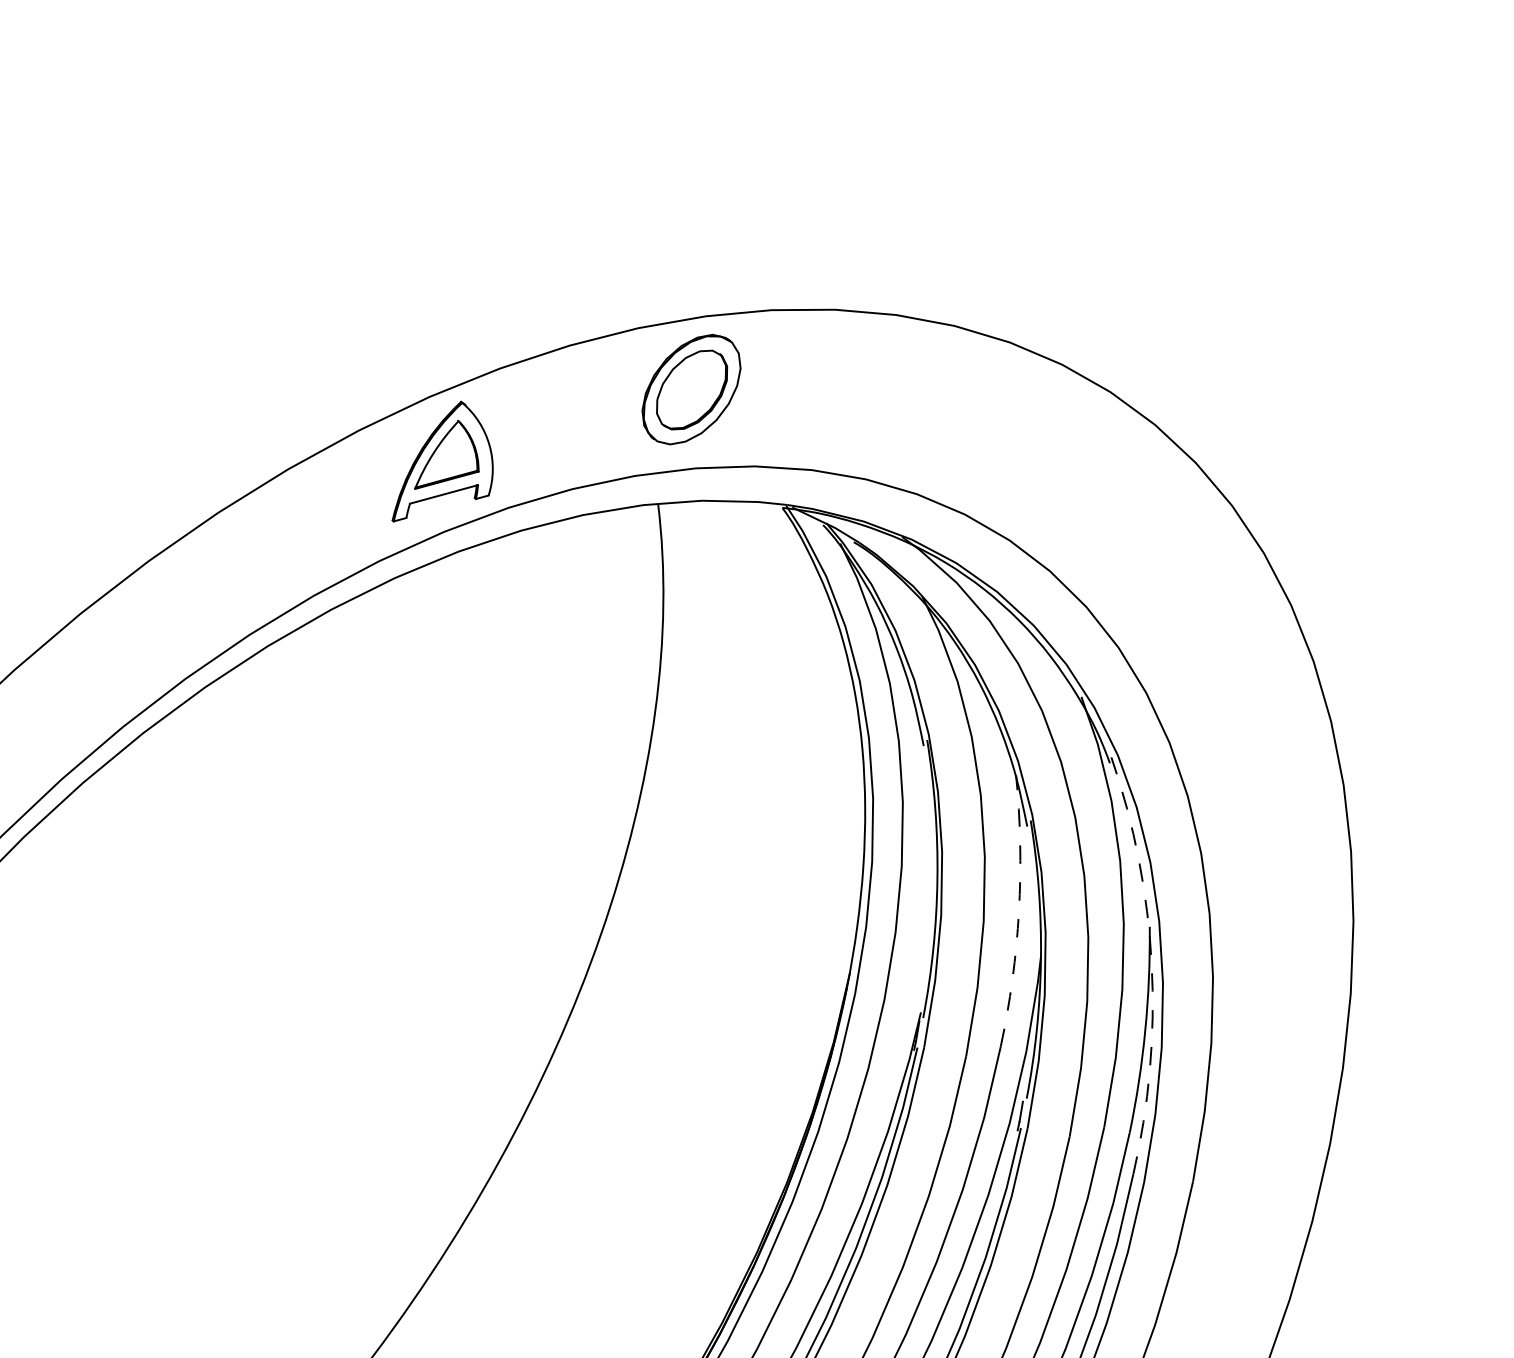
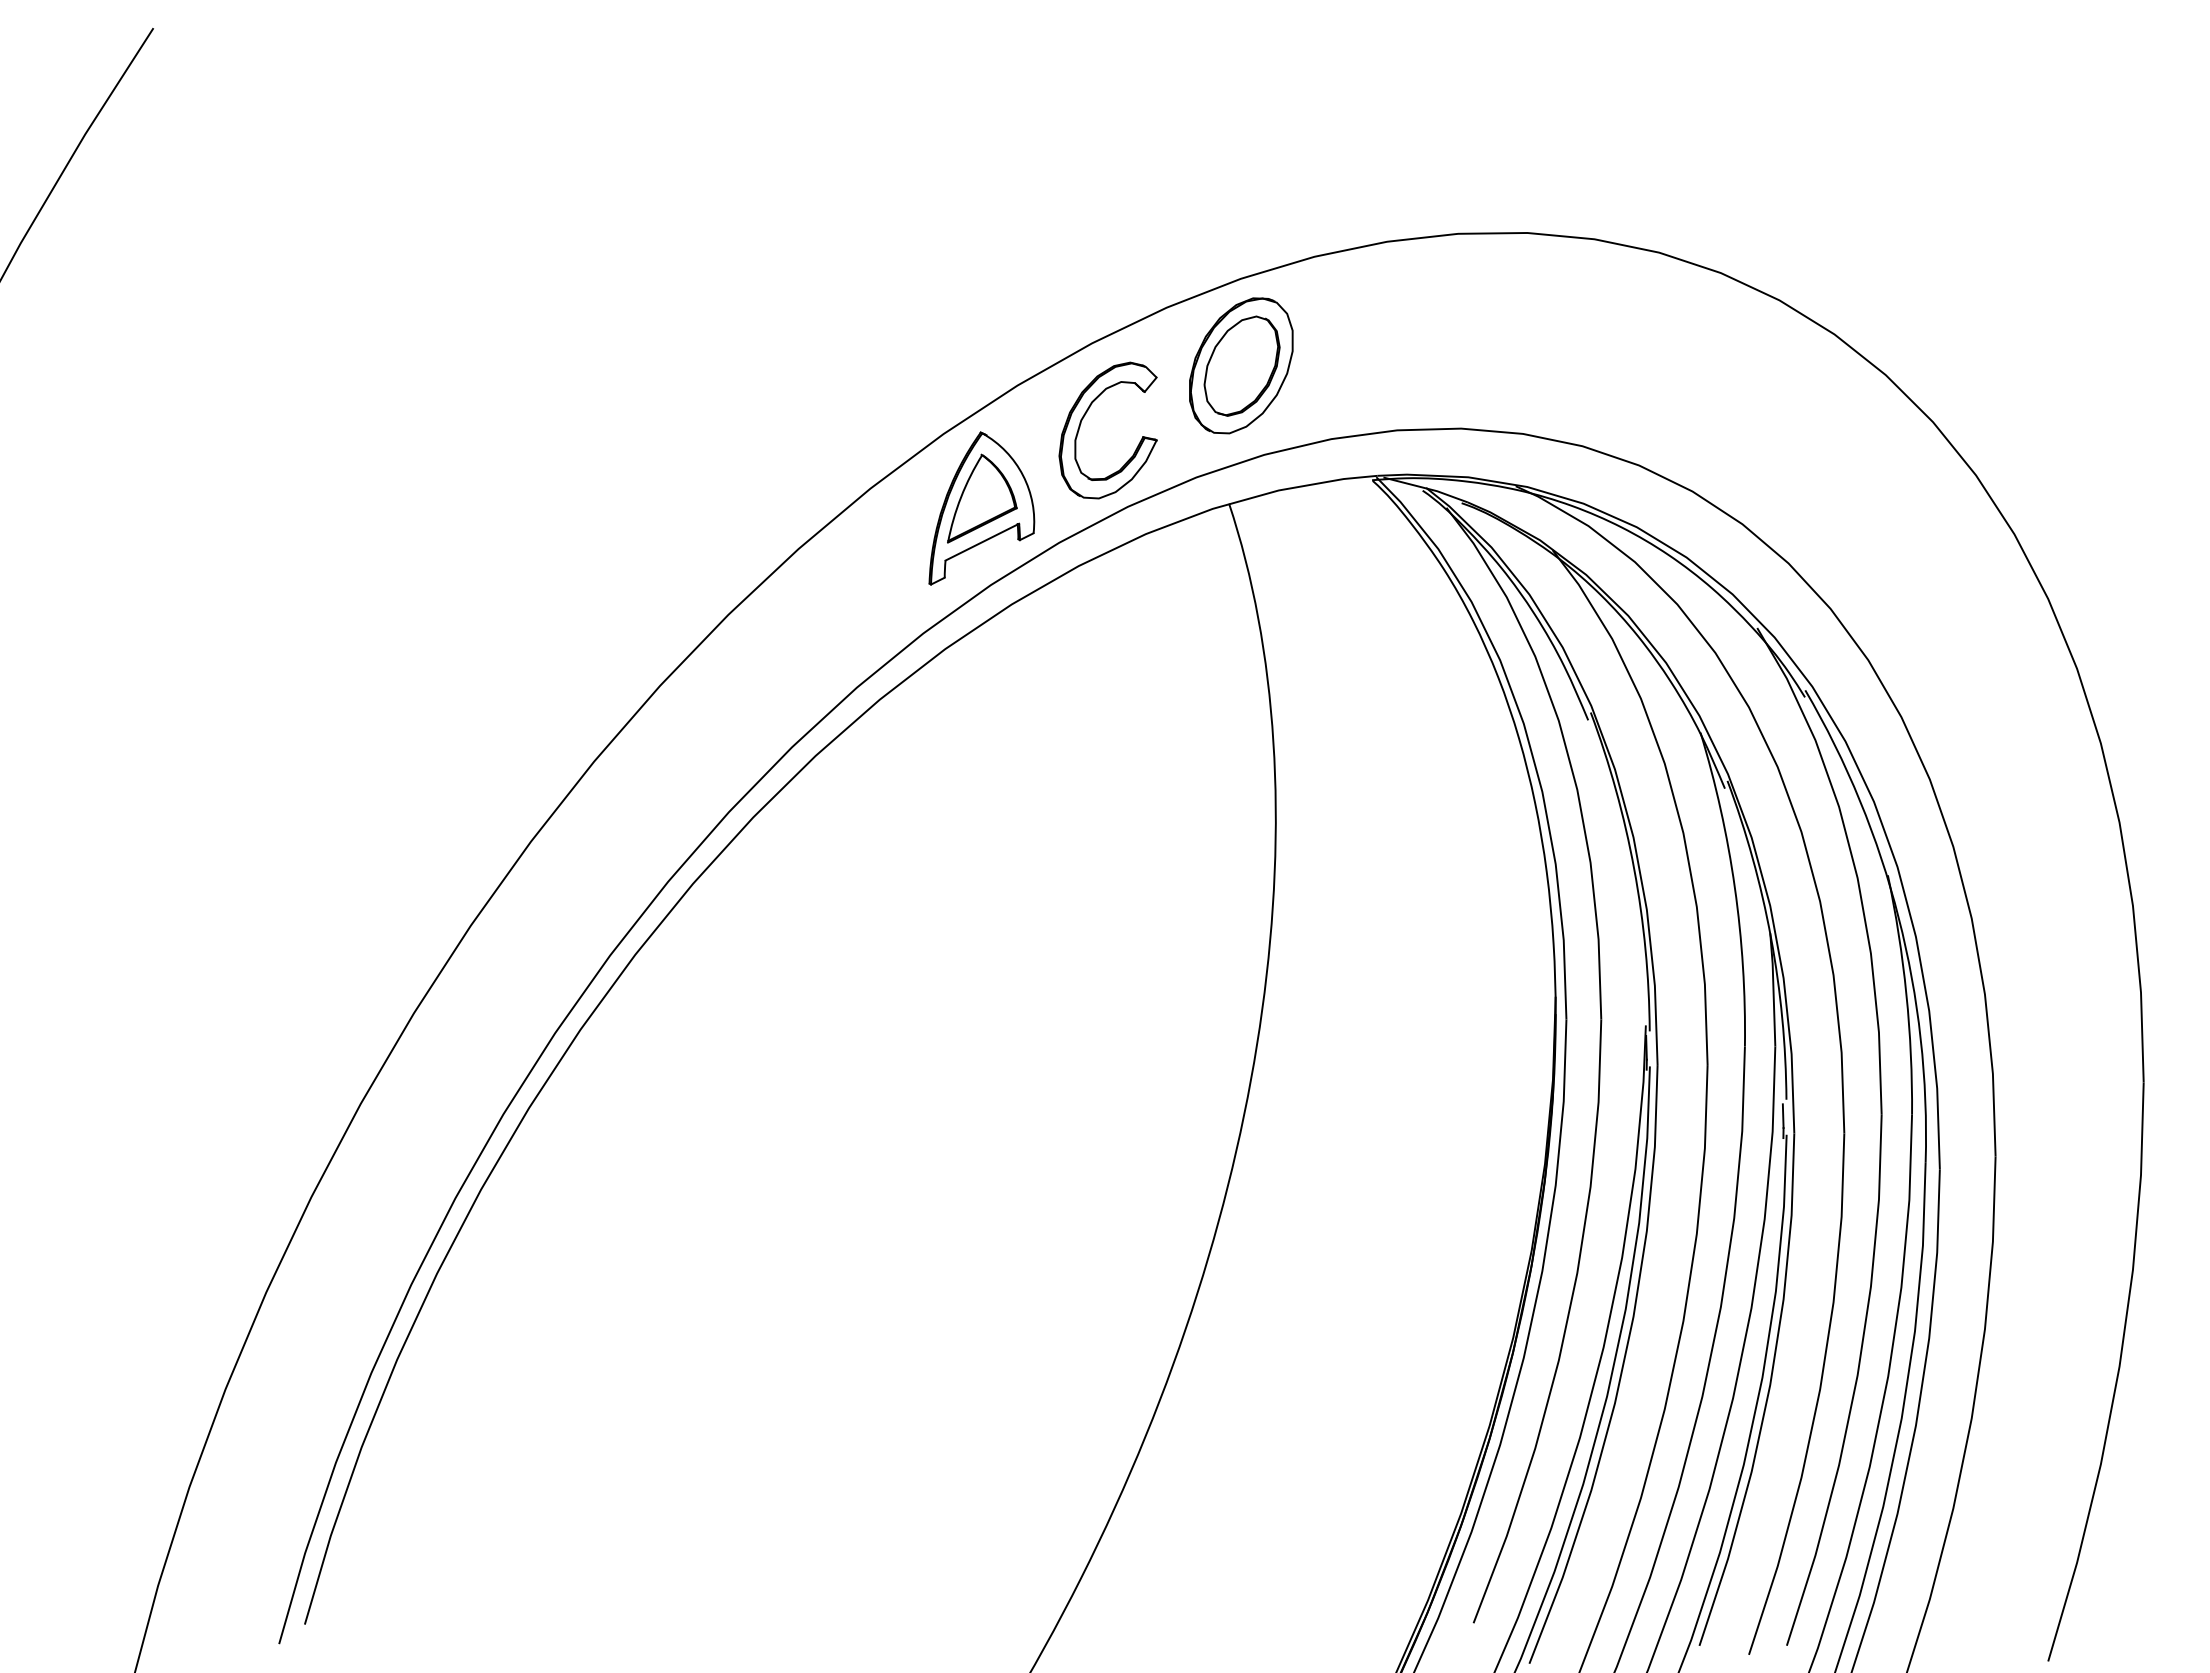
part: (550, 406) -> (1084, 417), added
arc: (1018, 911) -> (1734, 887), dashed -> solid
arc: (1151, 964) -> (1898, 917), dashed -> solid

